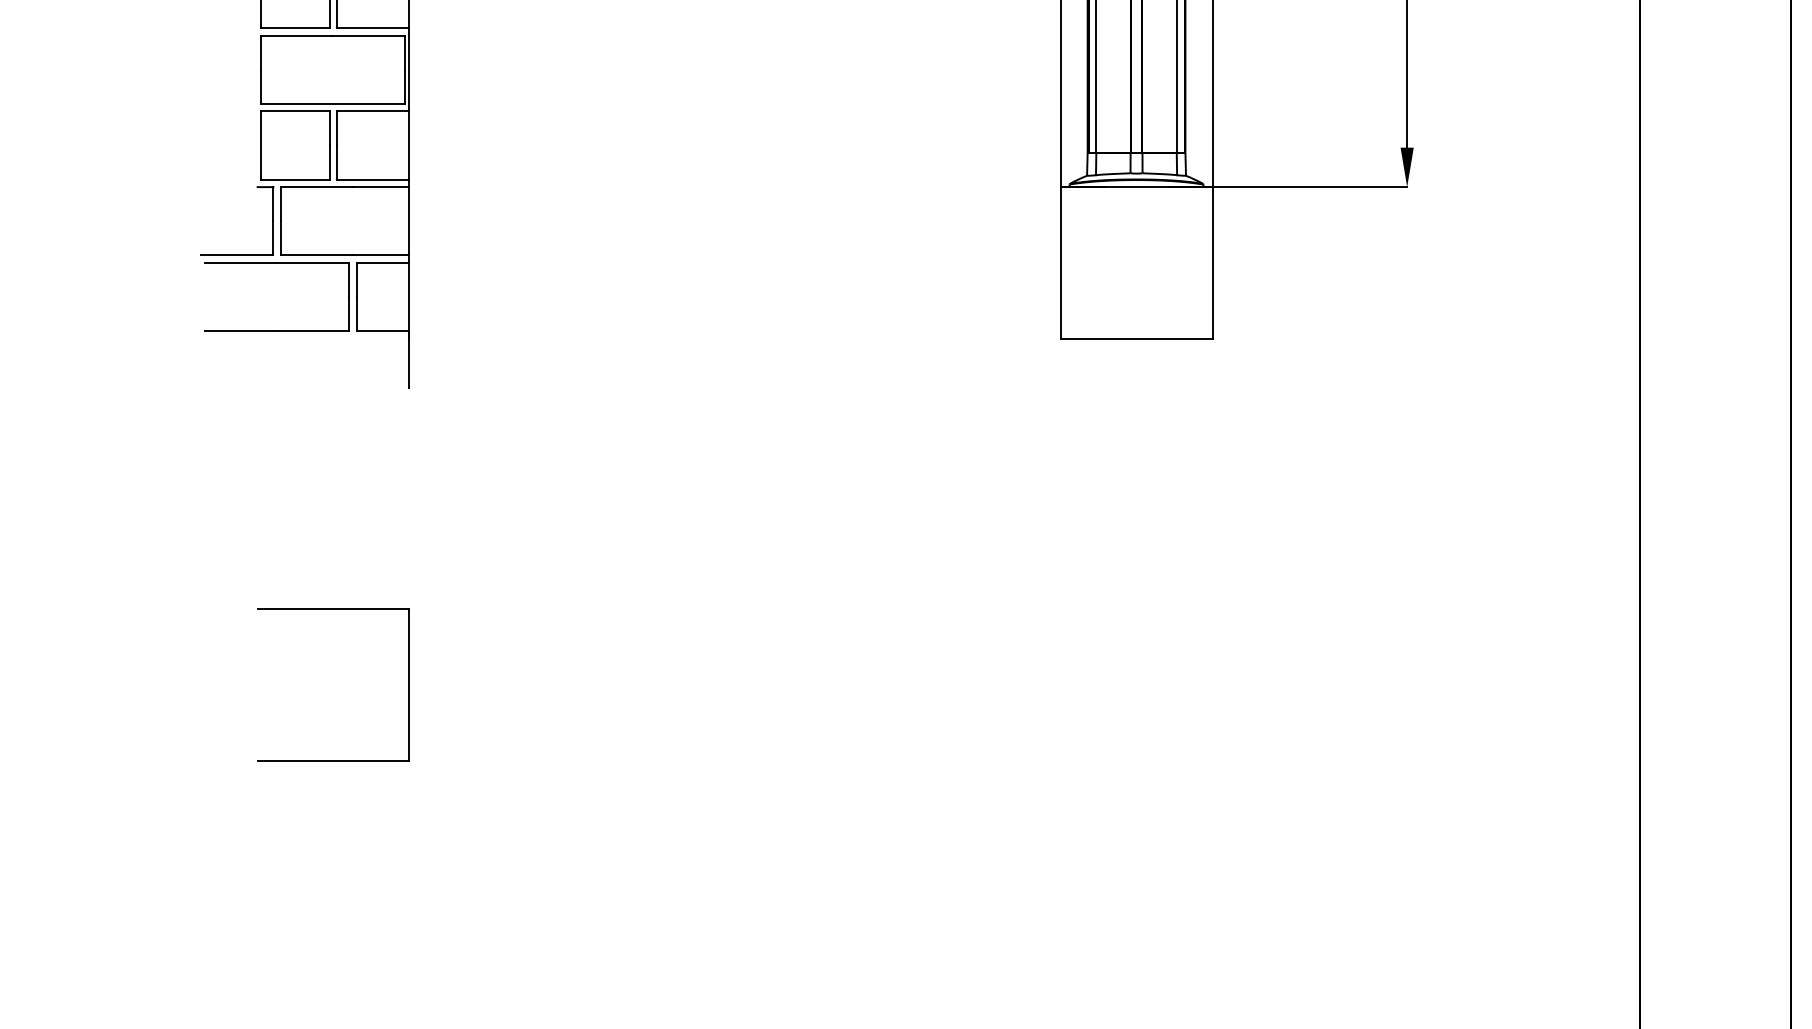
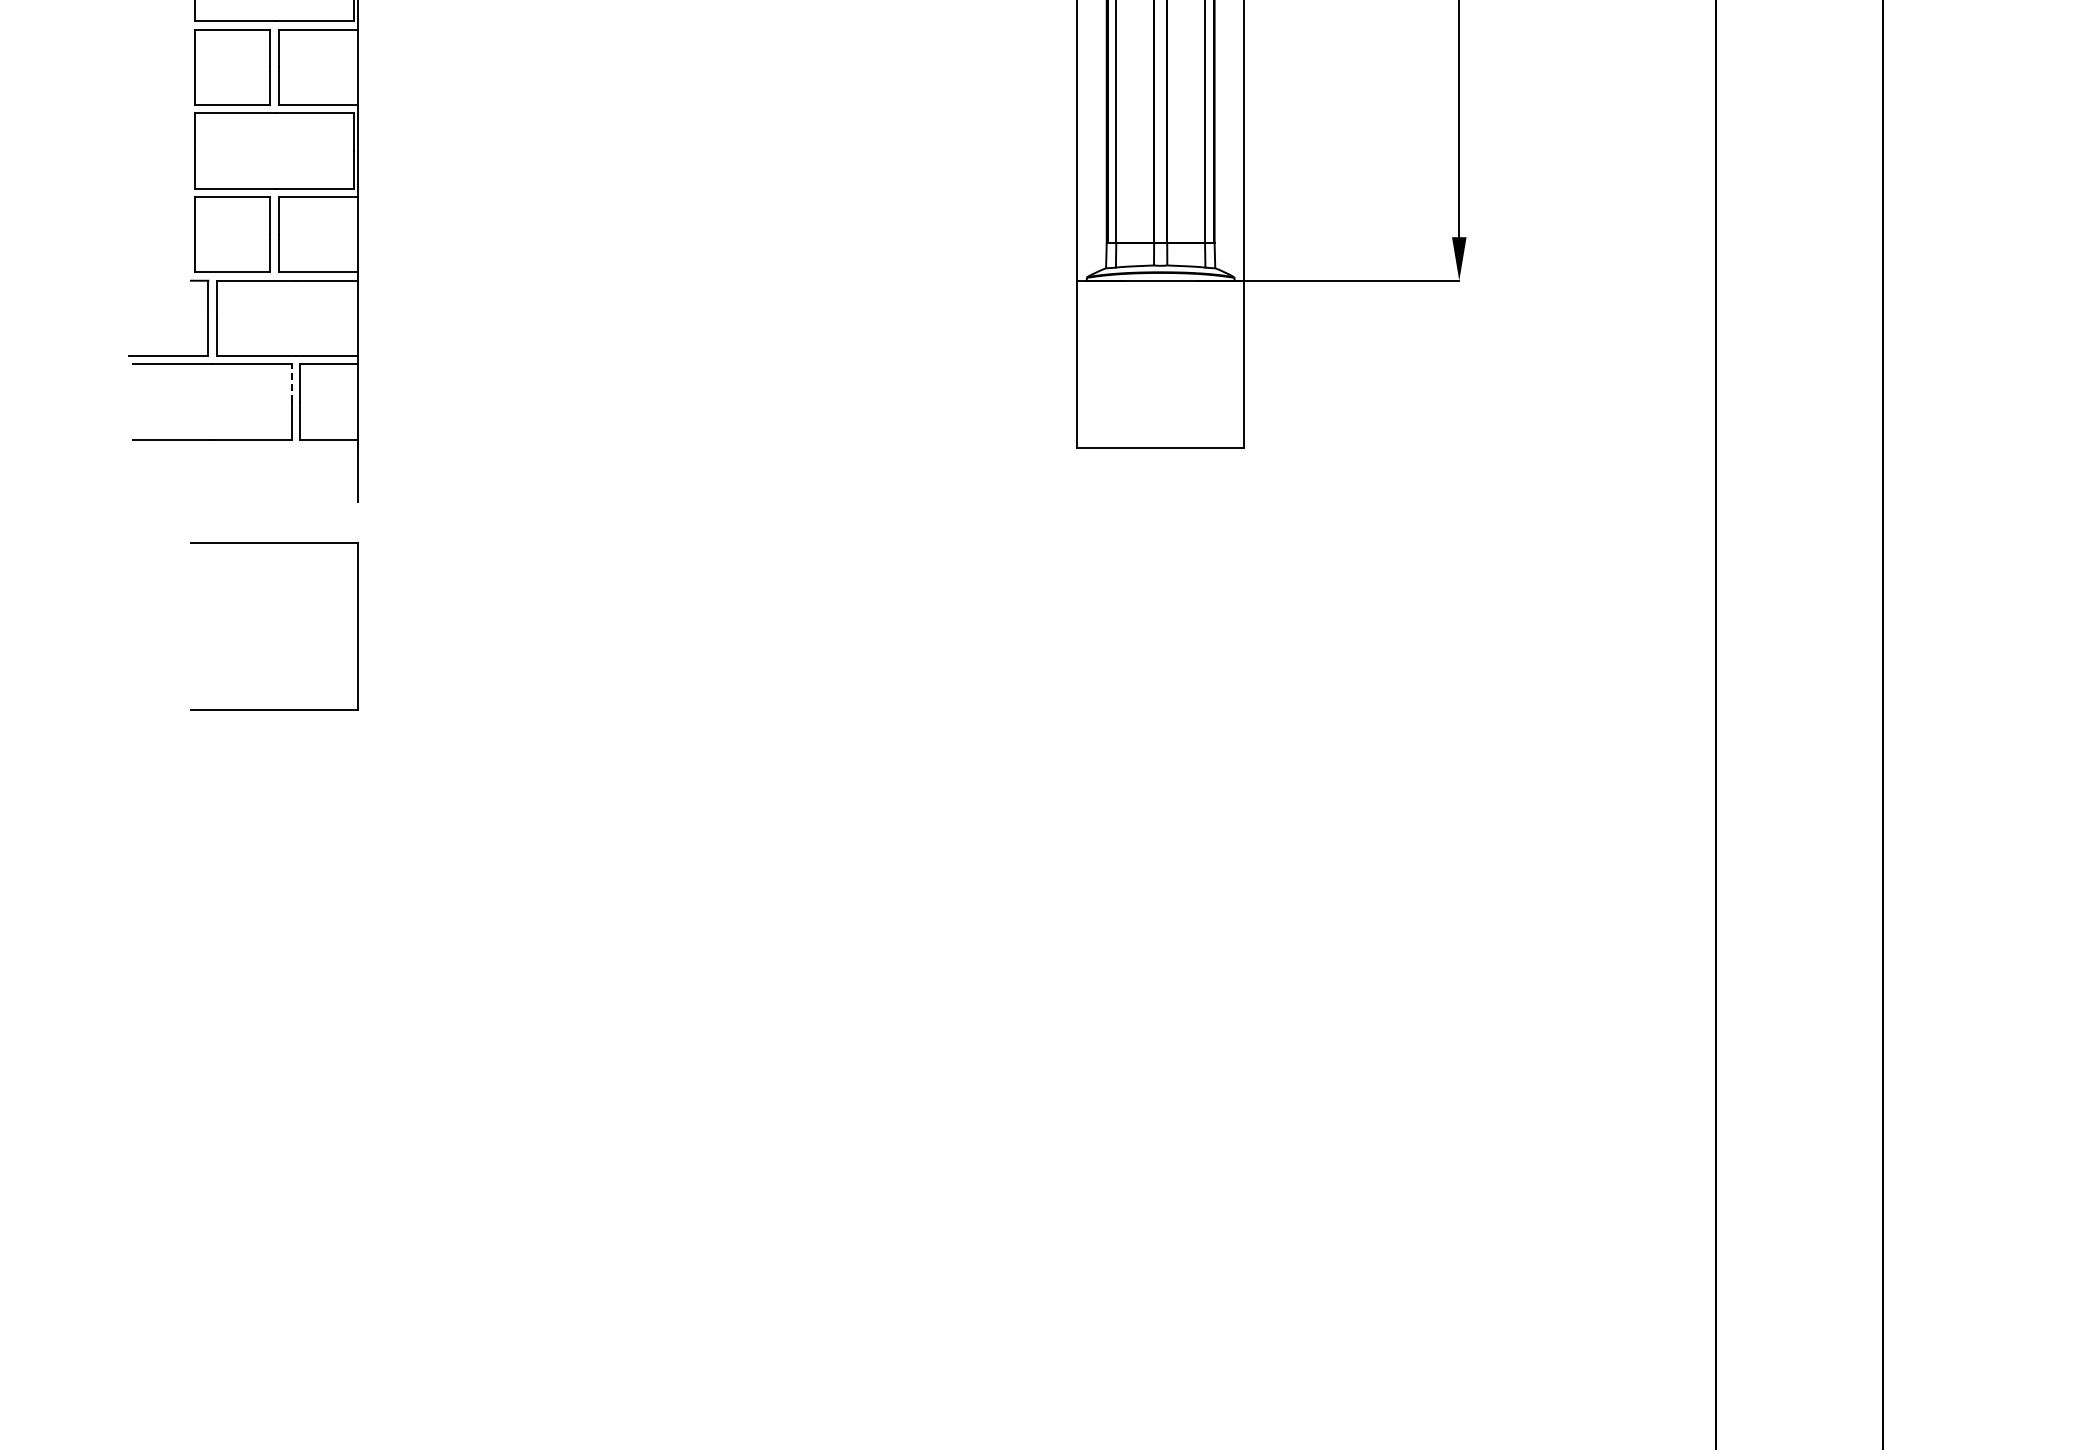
line: (348, 280) -> (291, 383), solid -> dashed
part: (333, 609) -> (274, 543), moved

